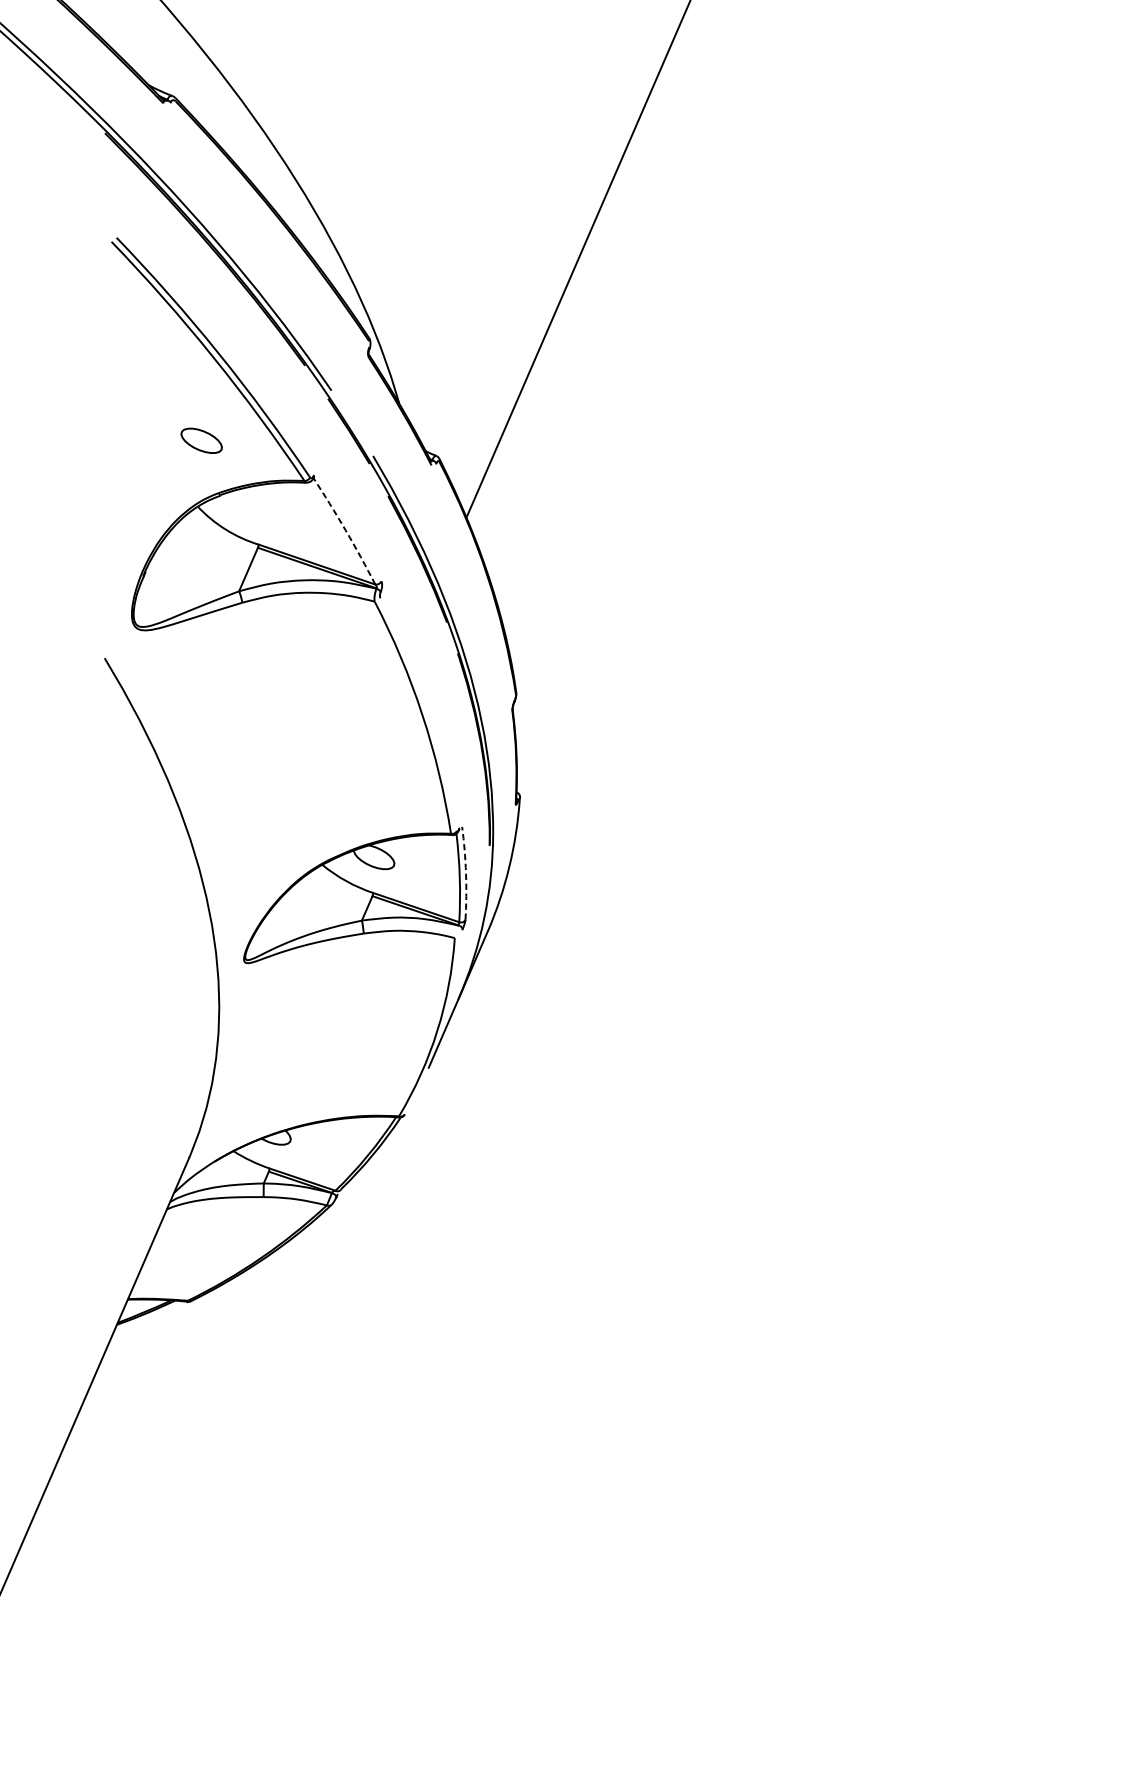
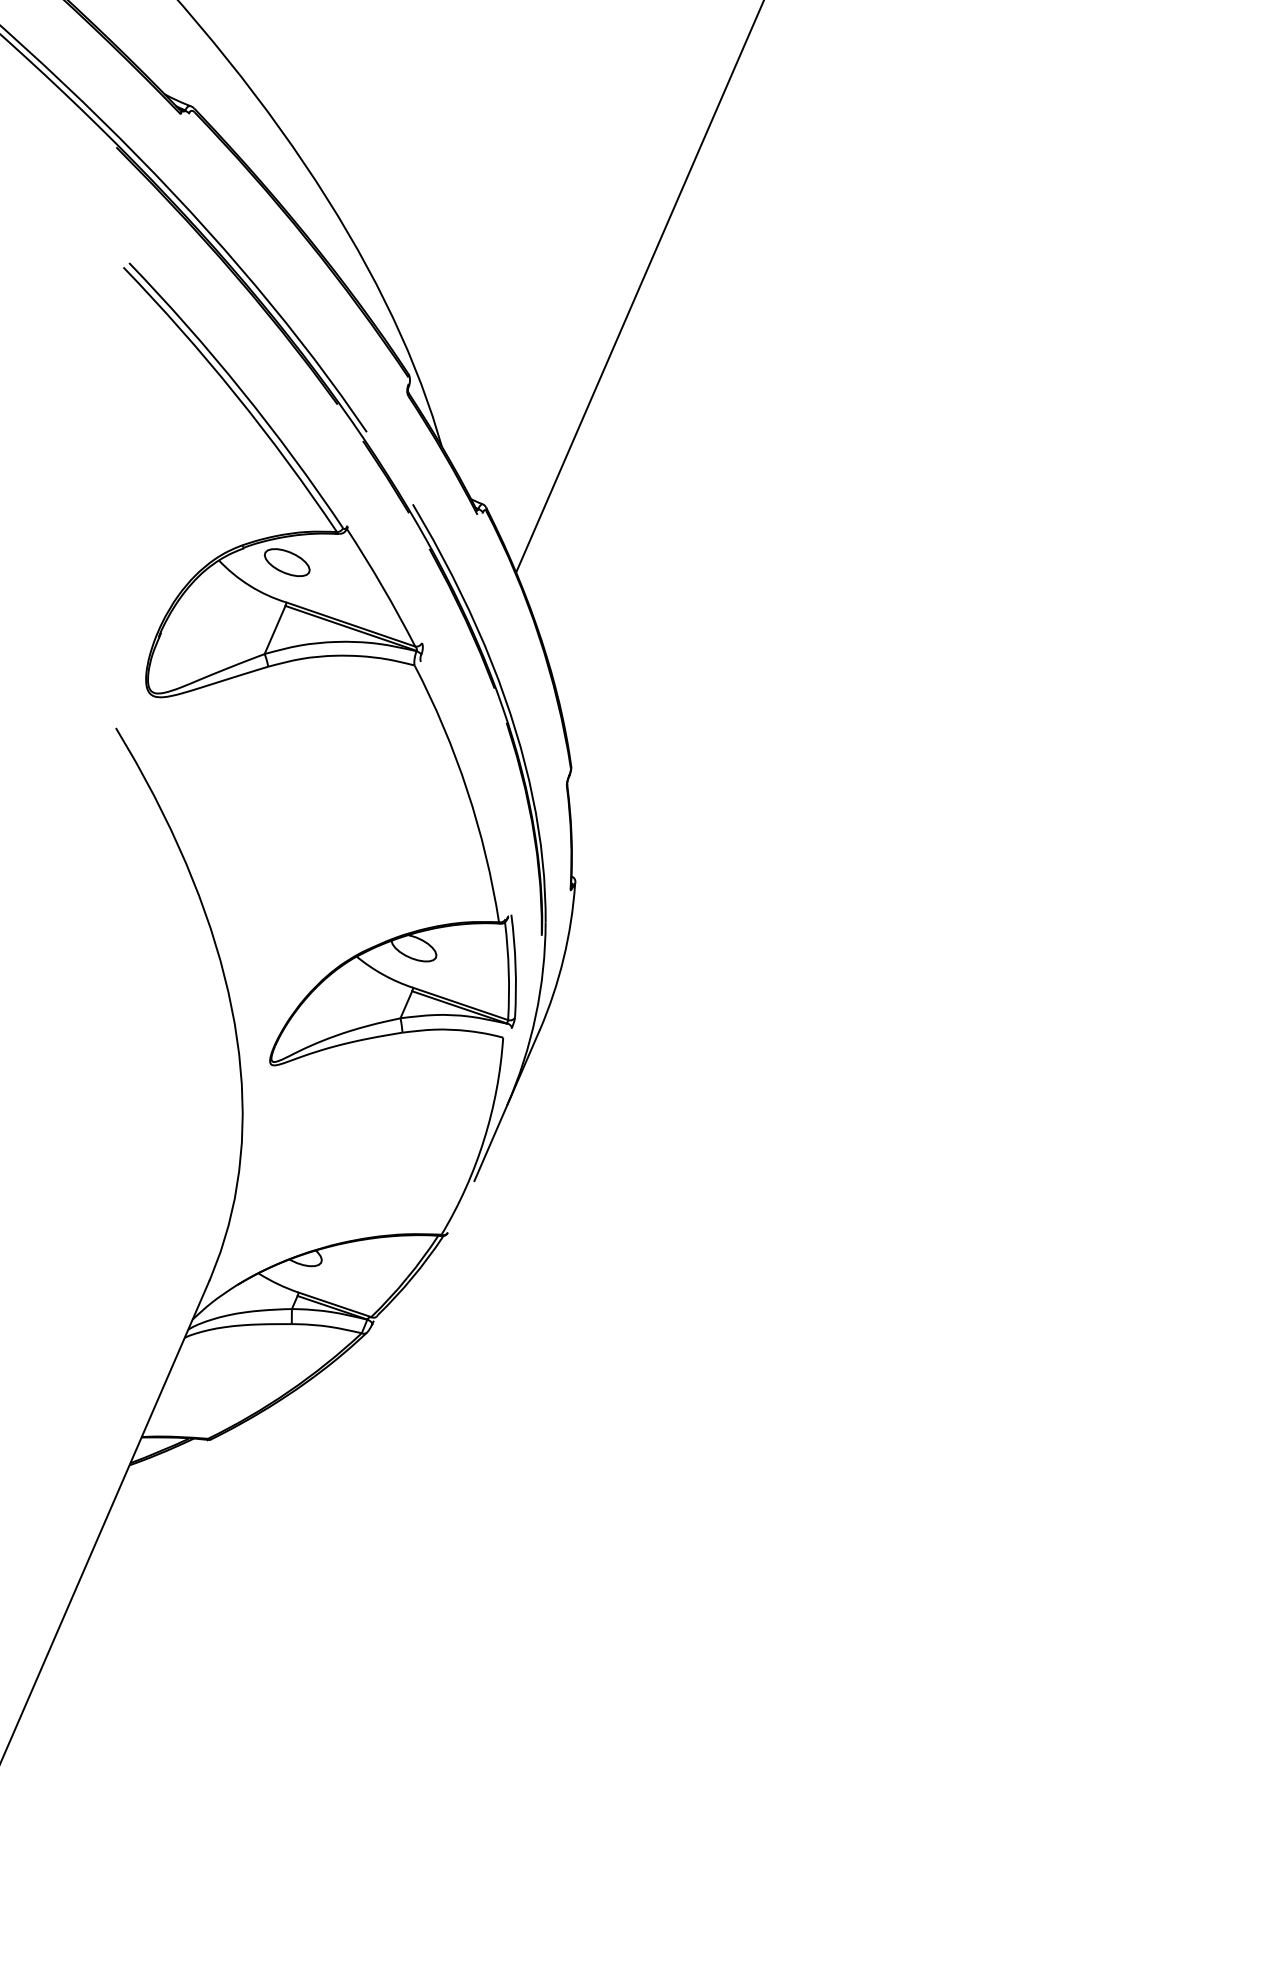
part: (201, 440) -> (286, 562), moved
arc: (345, 530) -> (382, 586), dashed -> solid
arc: (465, 872) -> (515, 965), dashed -> solid

